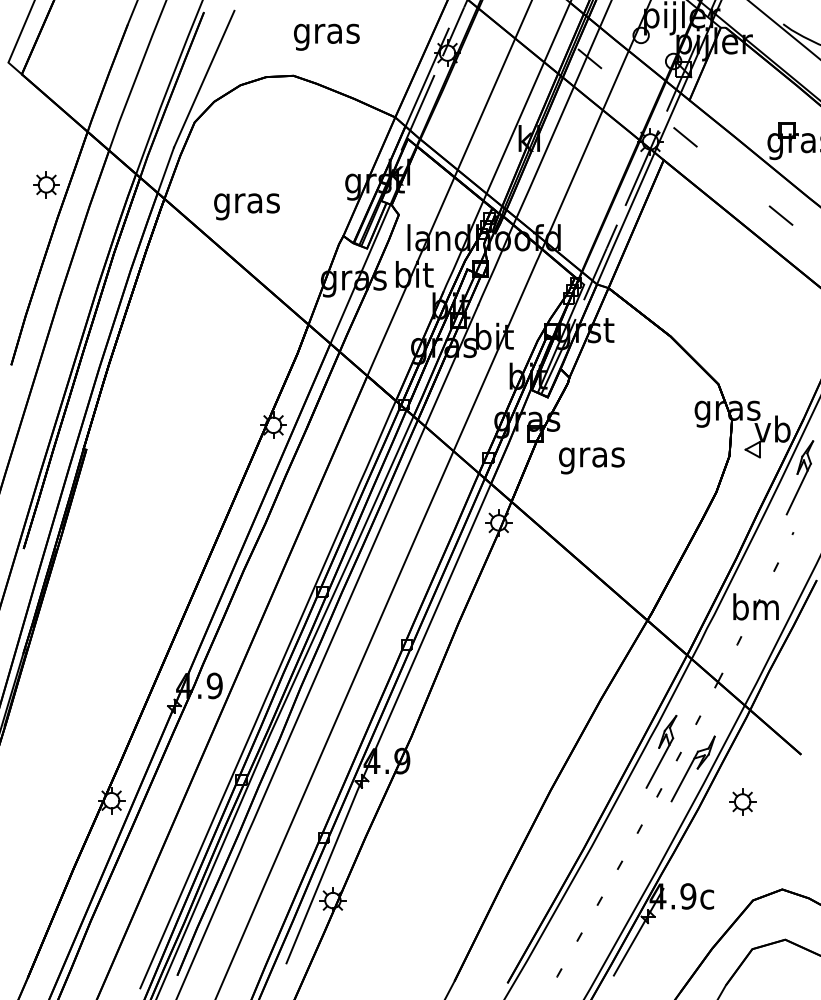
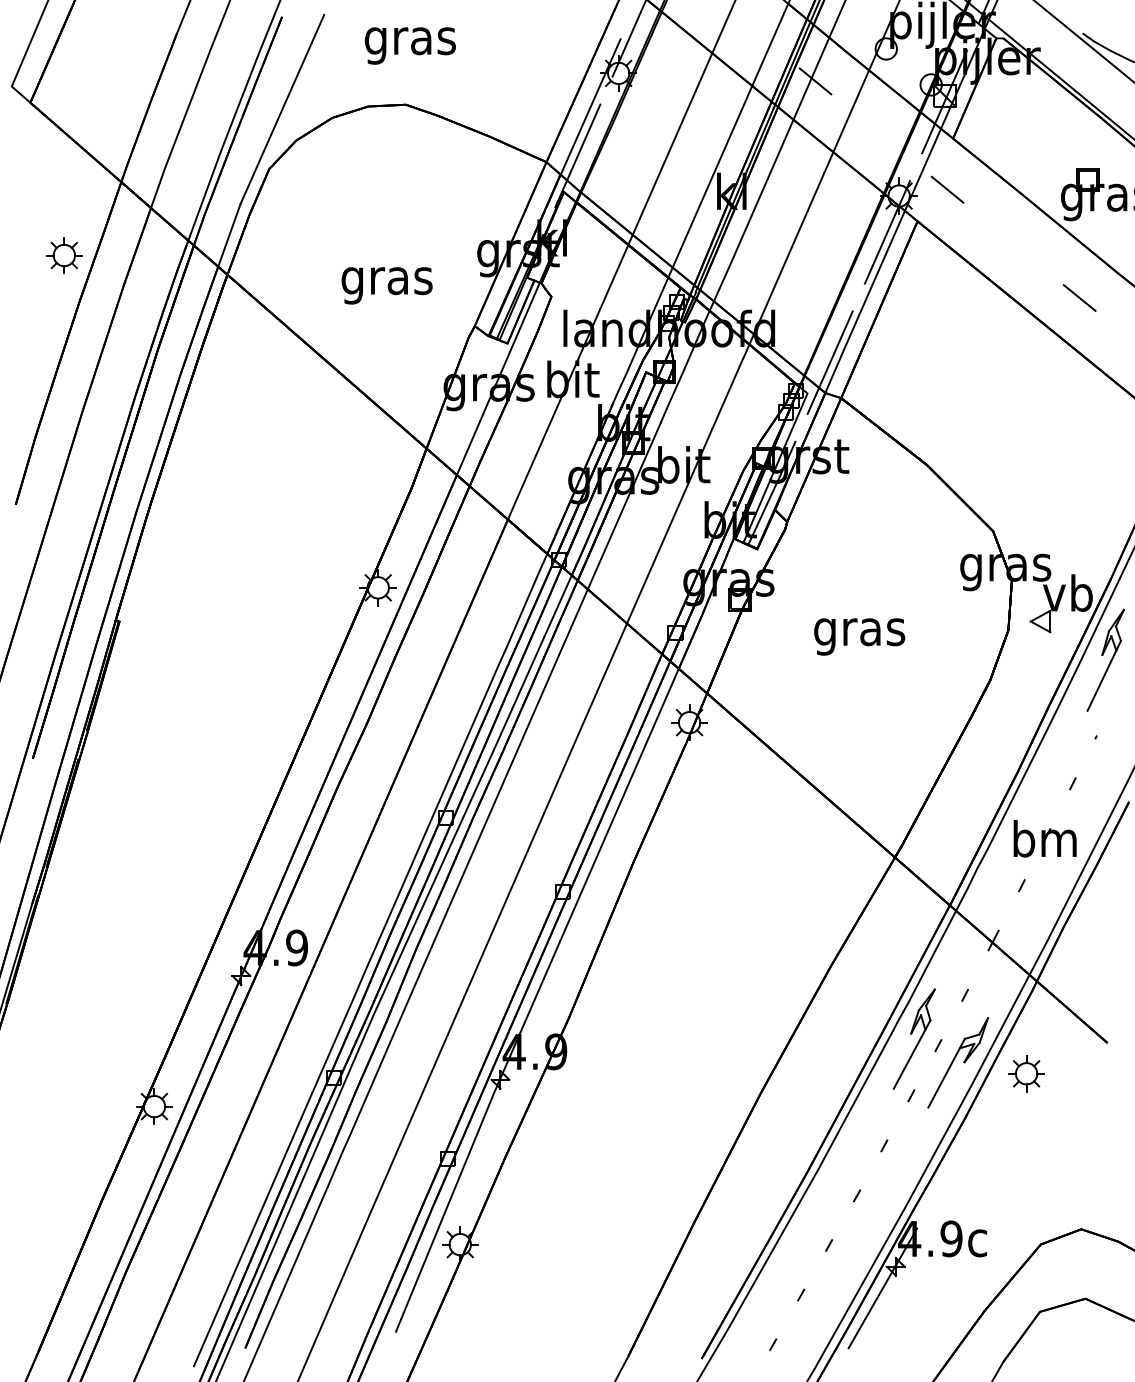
text: (326, 36) -> (409, 44), moved
text: (246, 206) -> (386, 285), moved
text: (591, 460) -> (859, 636), moved
part: (742, 801) -> (1026, 1073), moved

